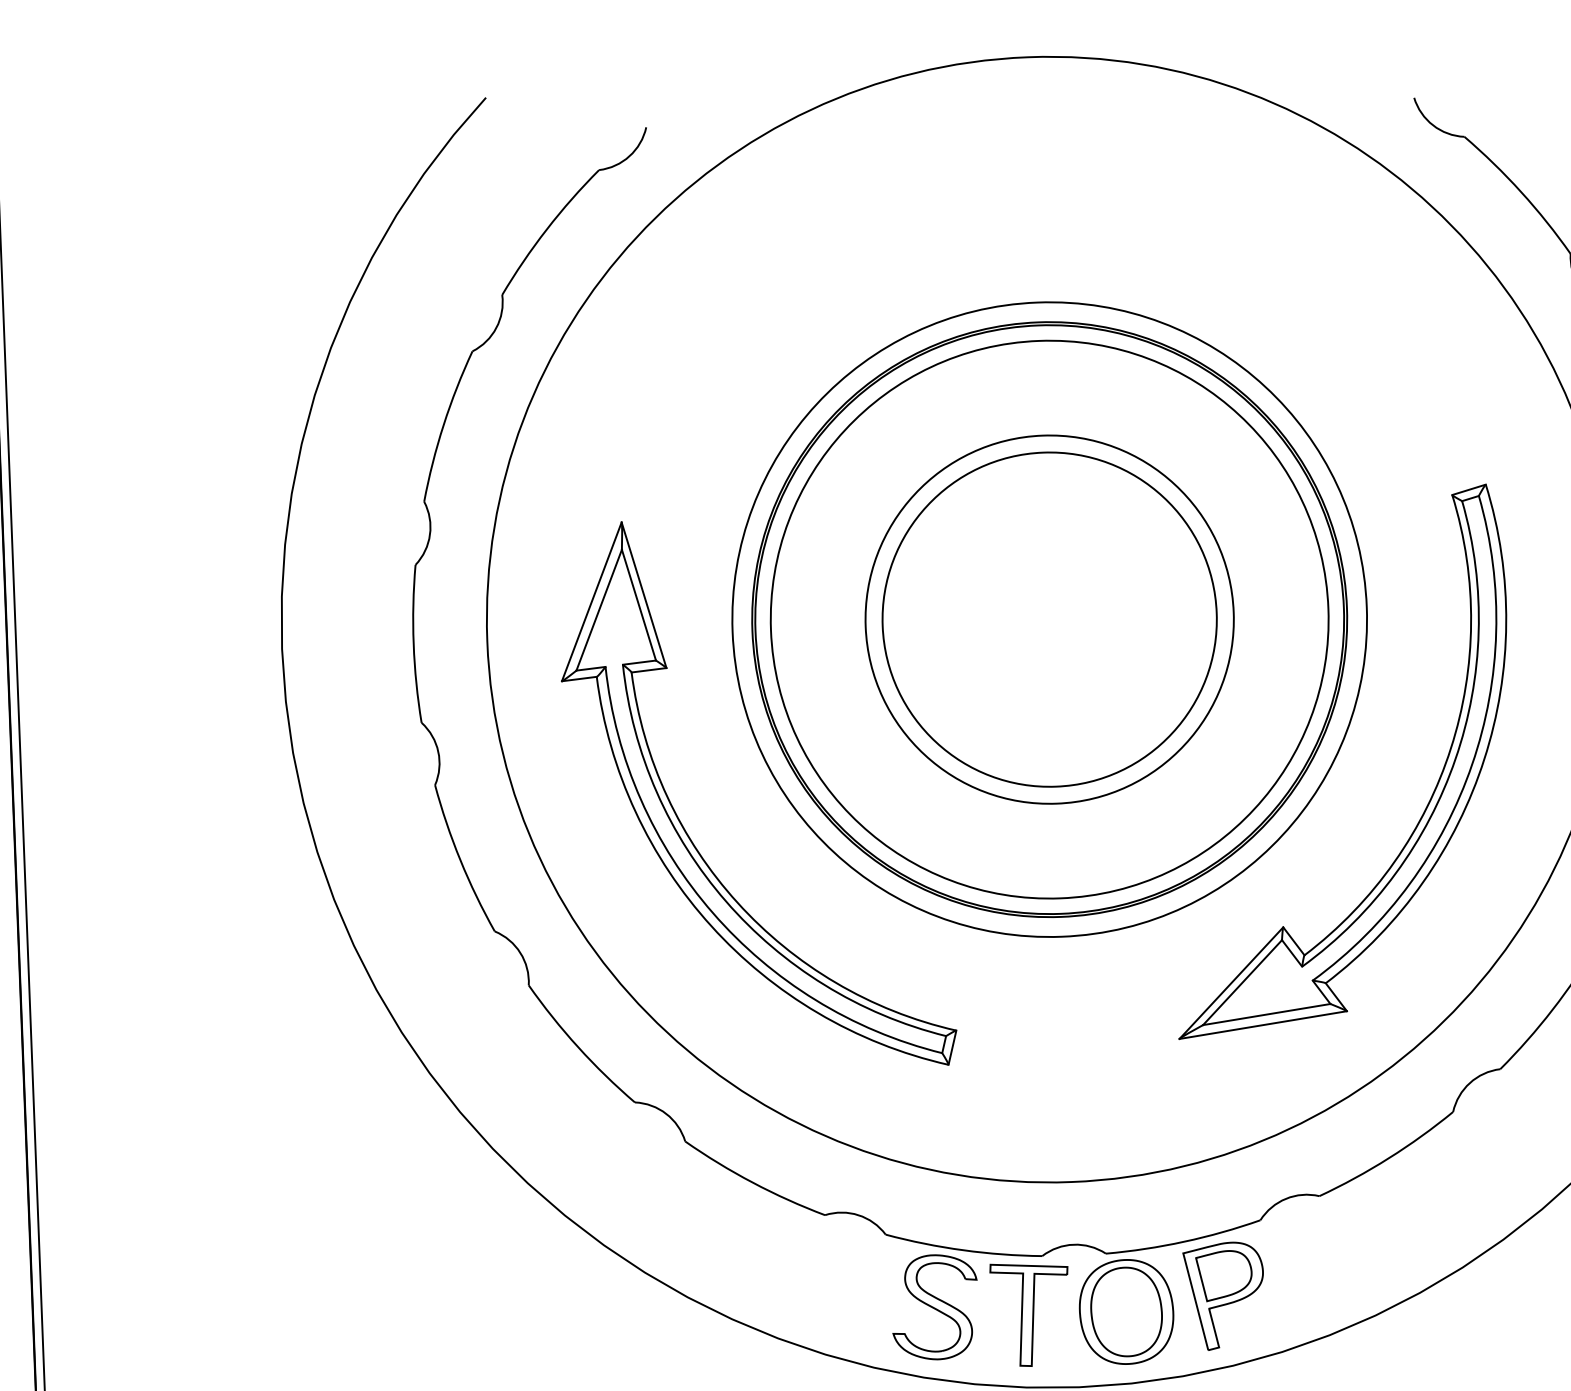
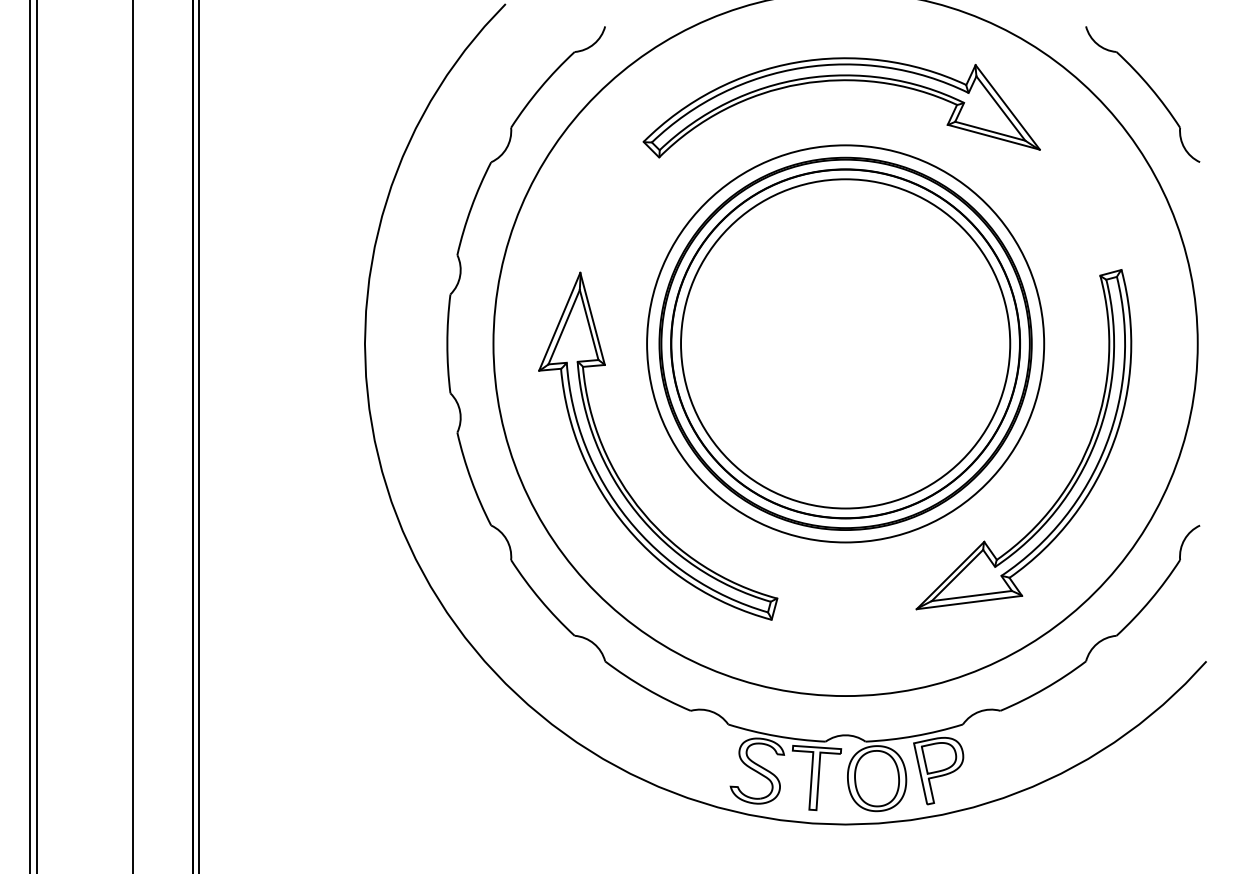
part: (1027, 200) -> (841, 81), added
circle: (1049, 619) -> (845, 343), size x1.43
circle: (1049, 619) -> (845, 343), size x1.67

